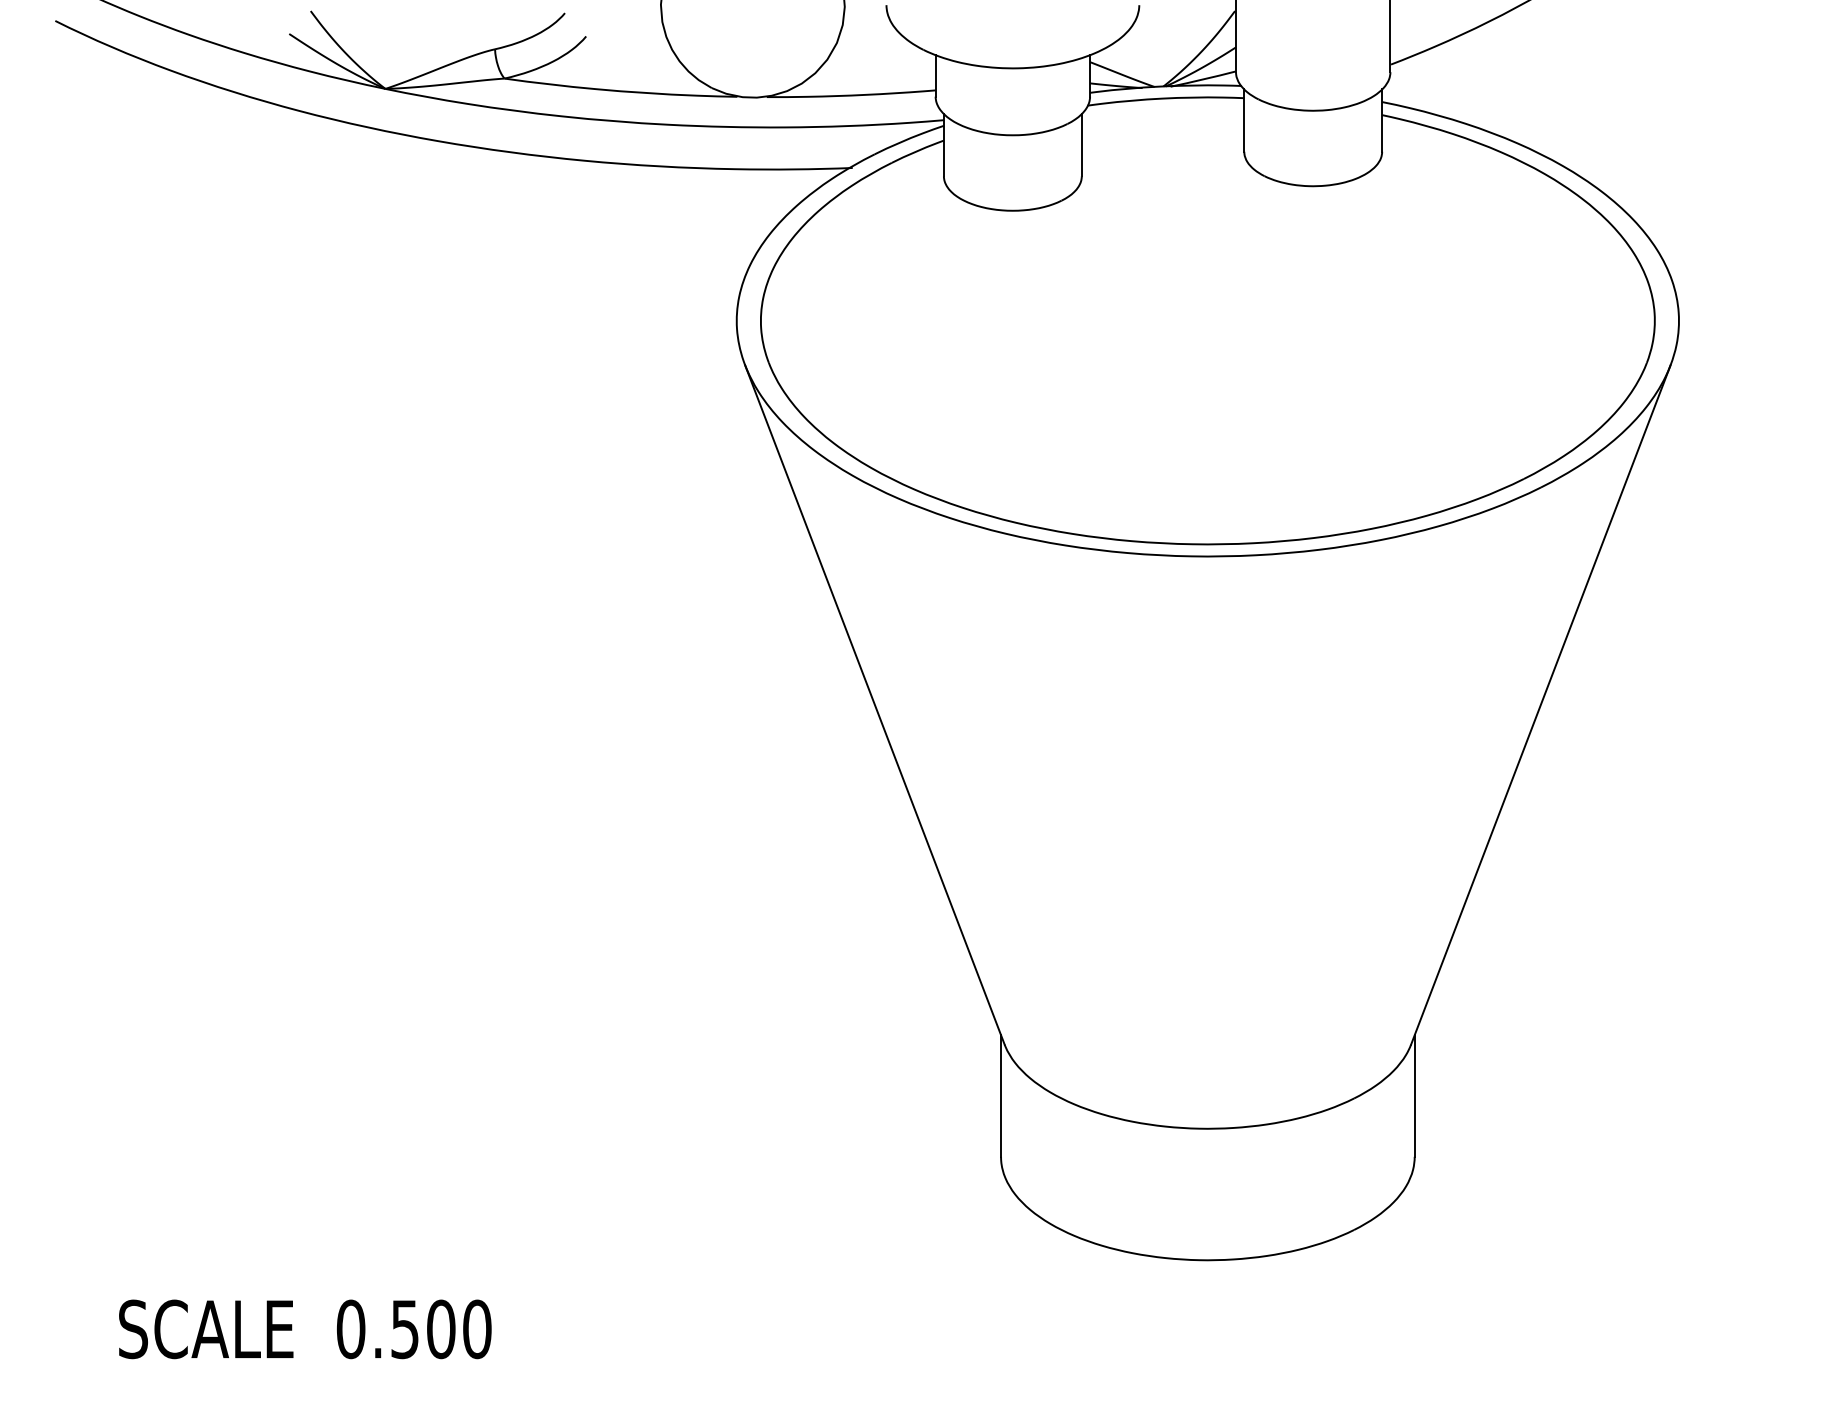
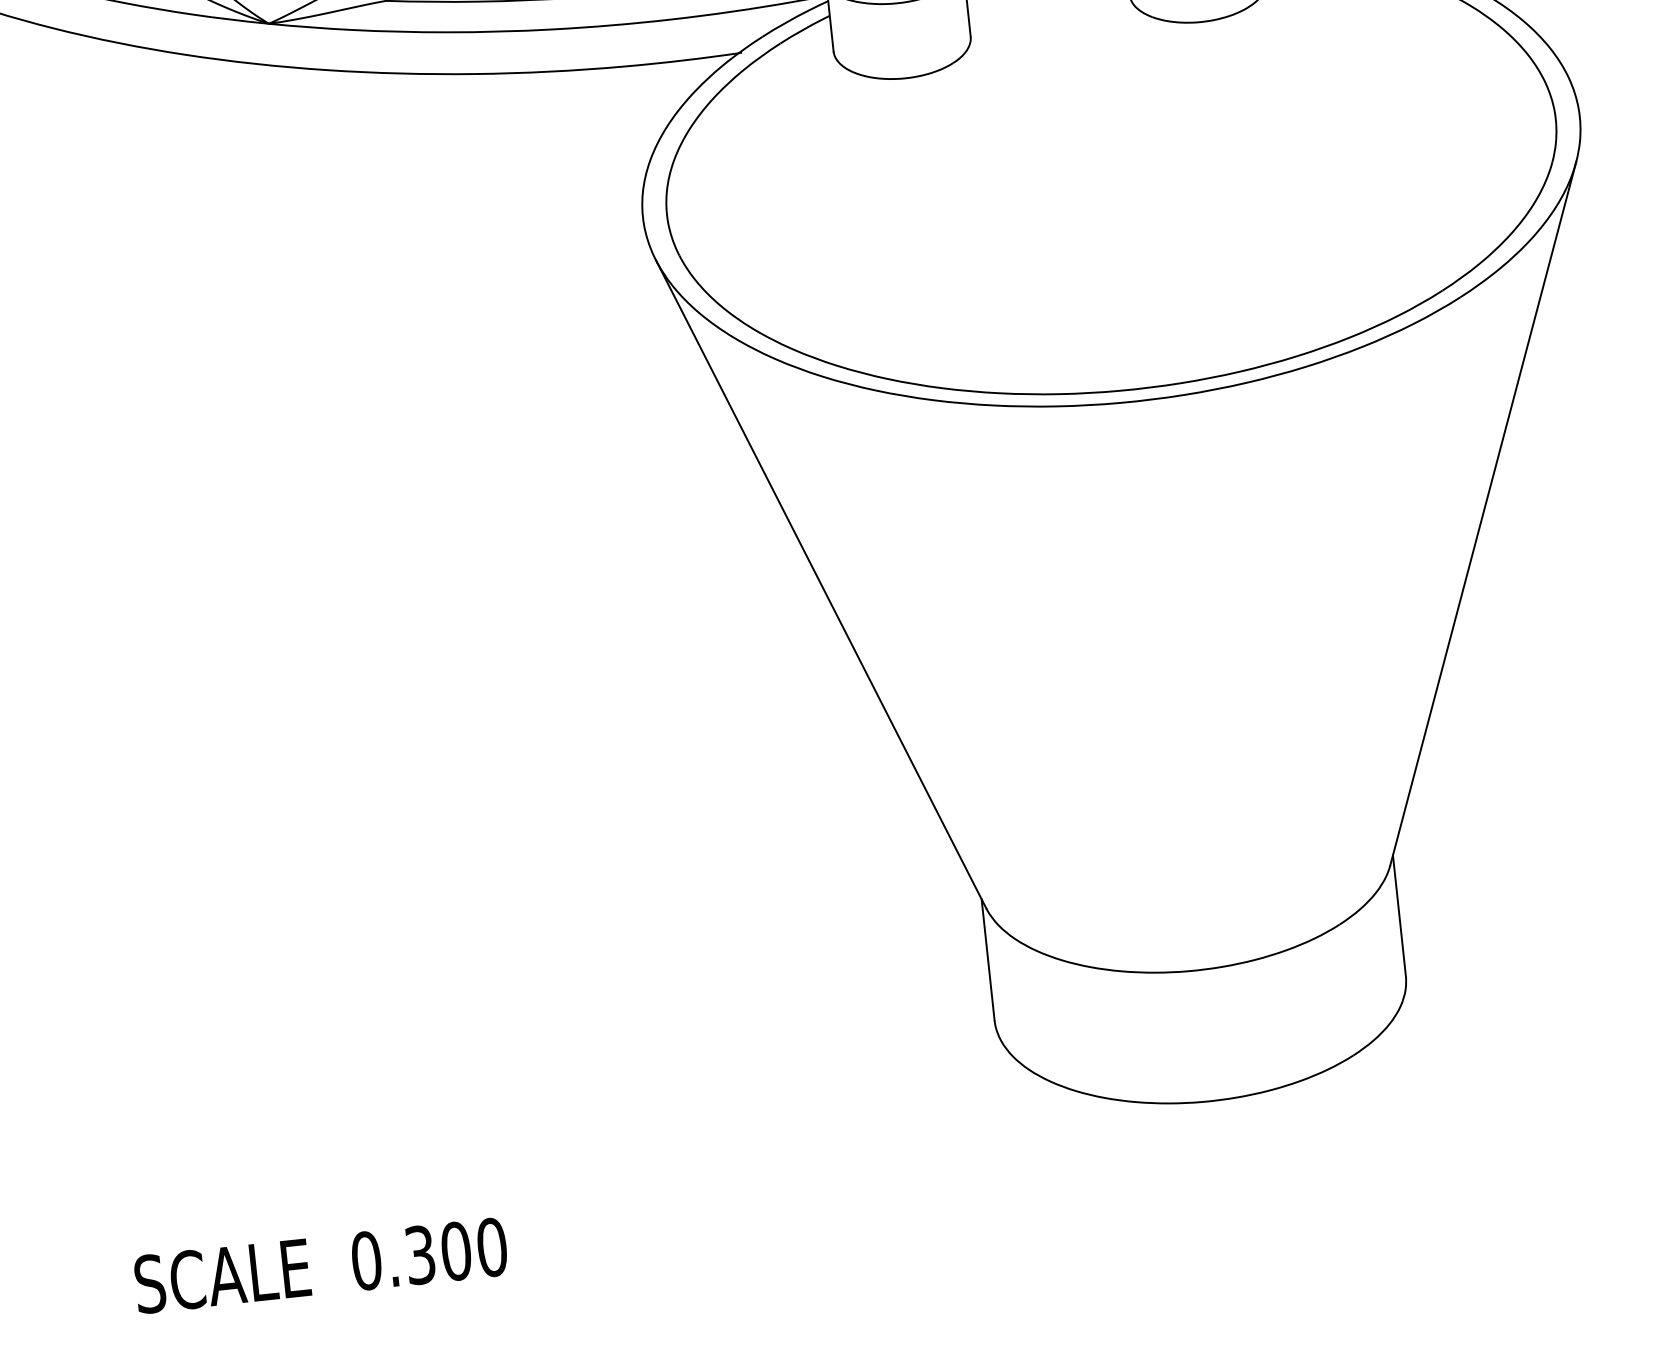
text: (404, 1328) -> (419, 1254), 0.500 -> 0.300

